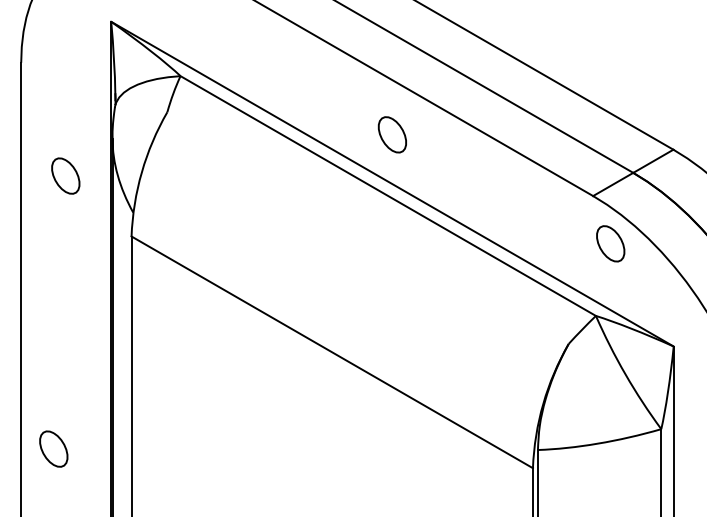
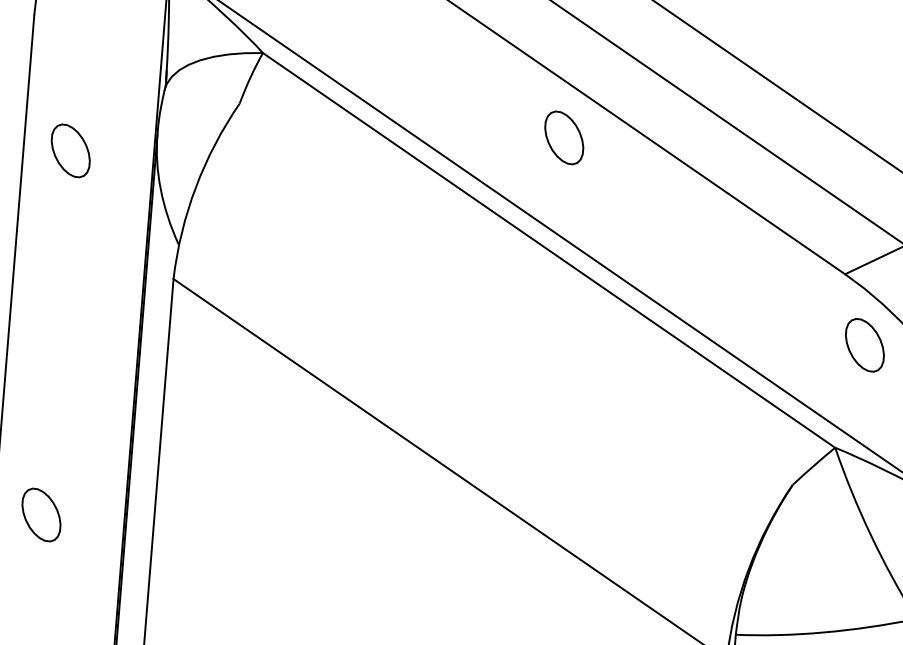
part: (391, 134) -> (562, 137), moved
part: (65, 175) -> (70, 150), moved
part: (53, 448) -> (41, 514), moved

